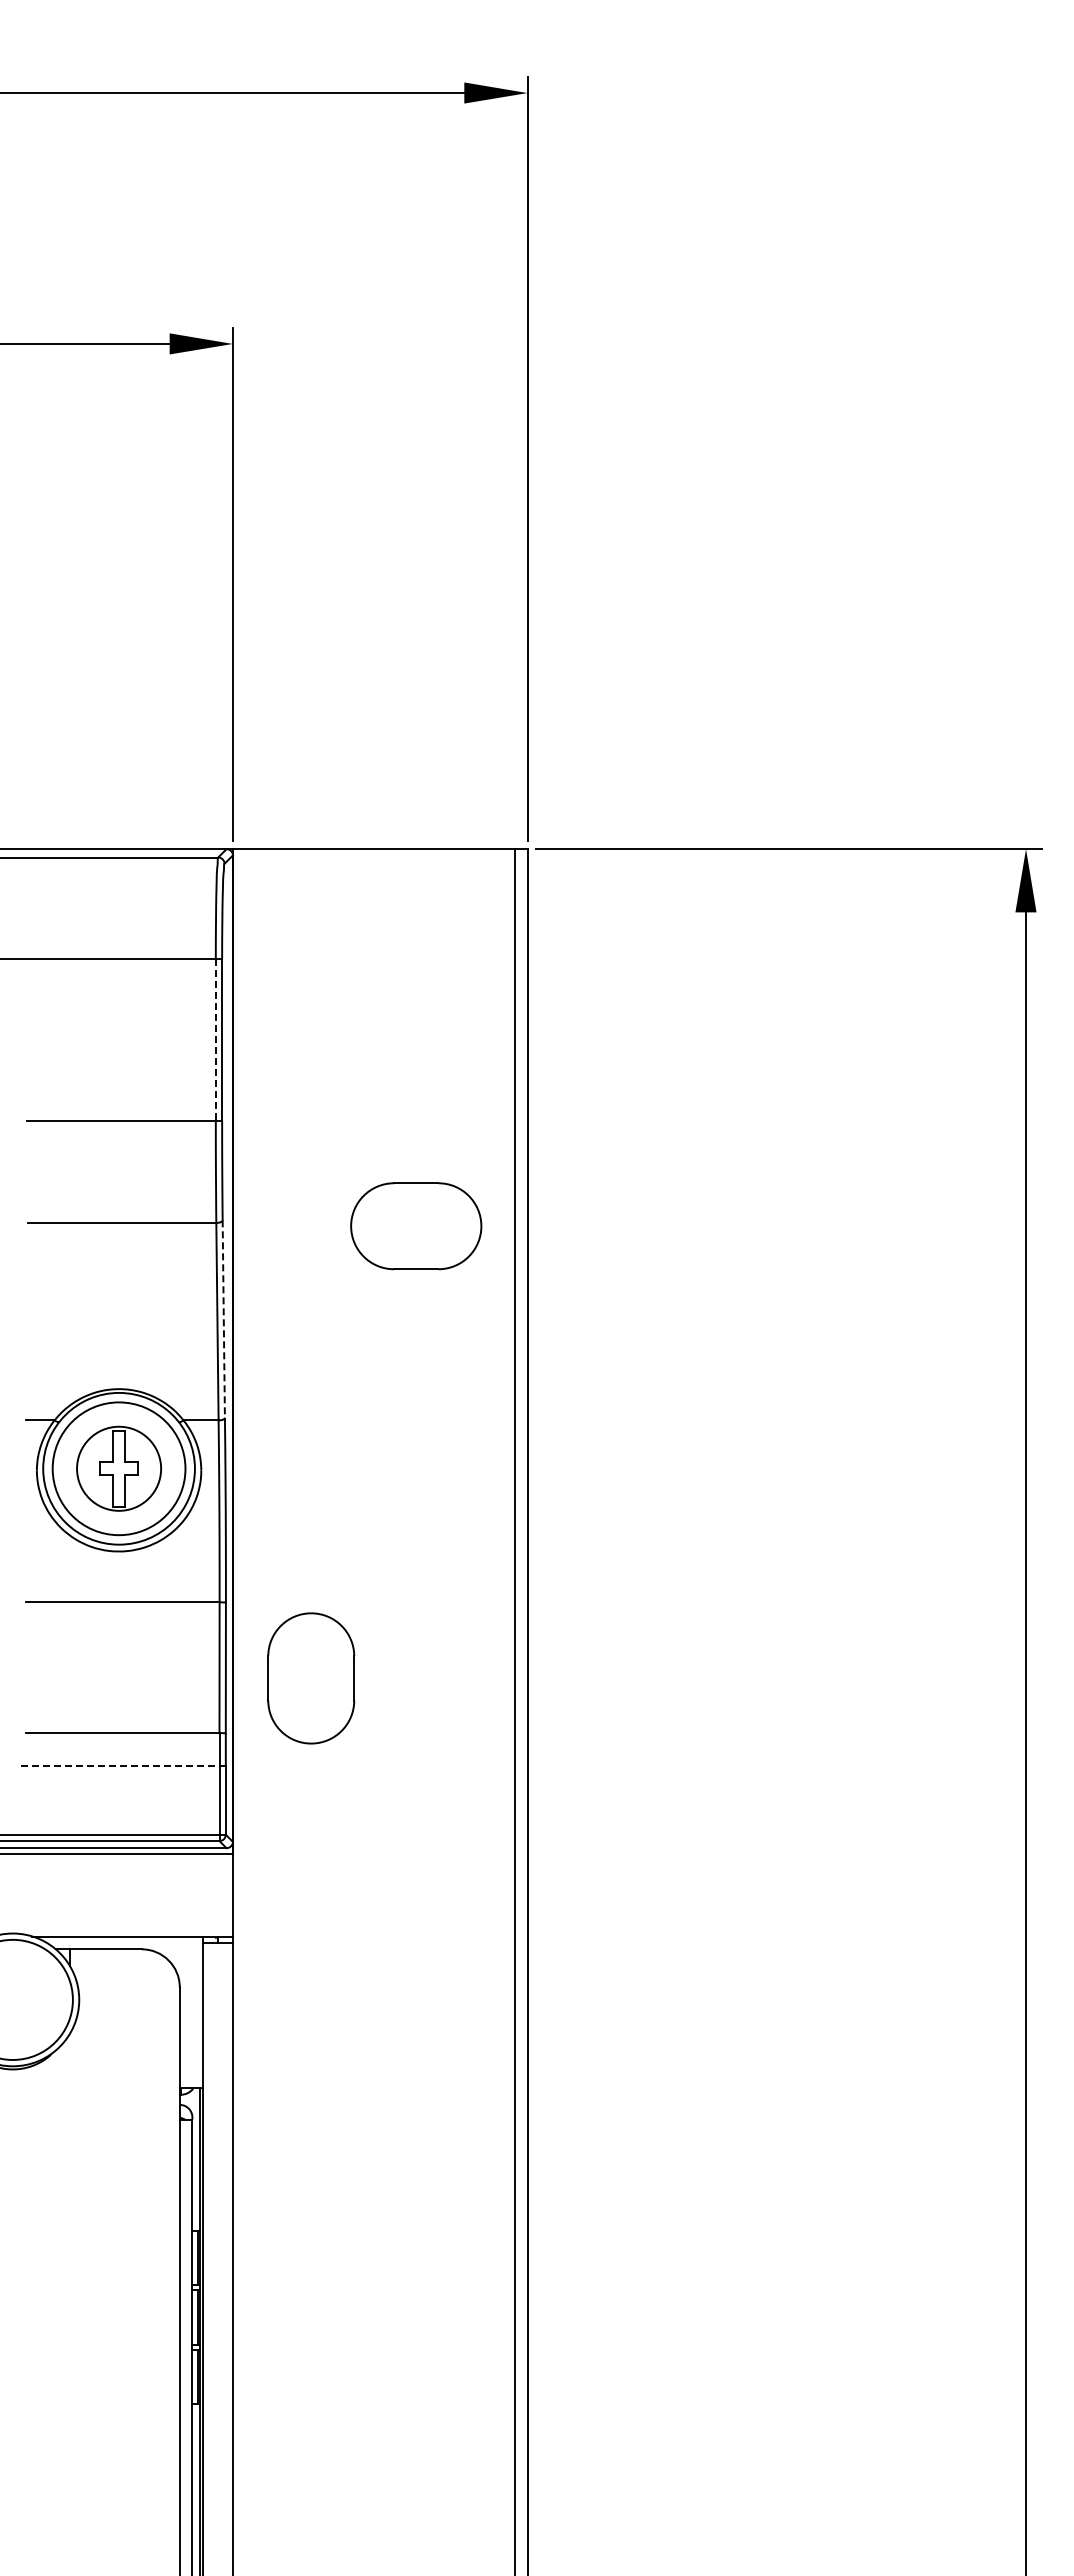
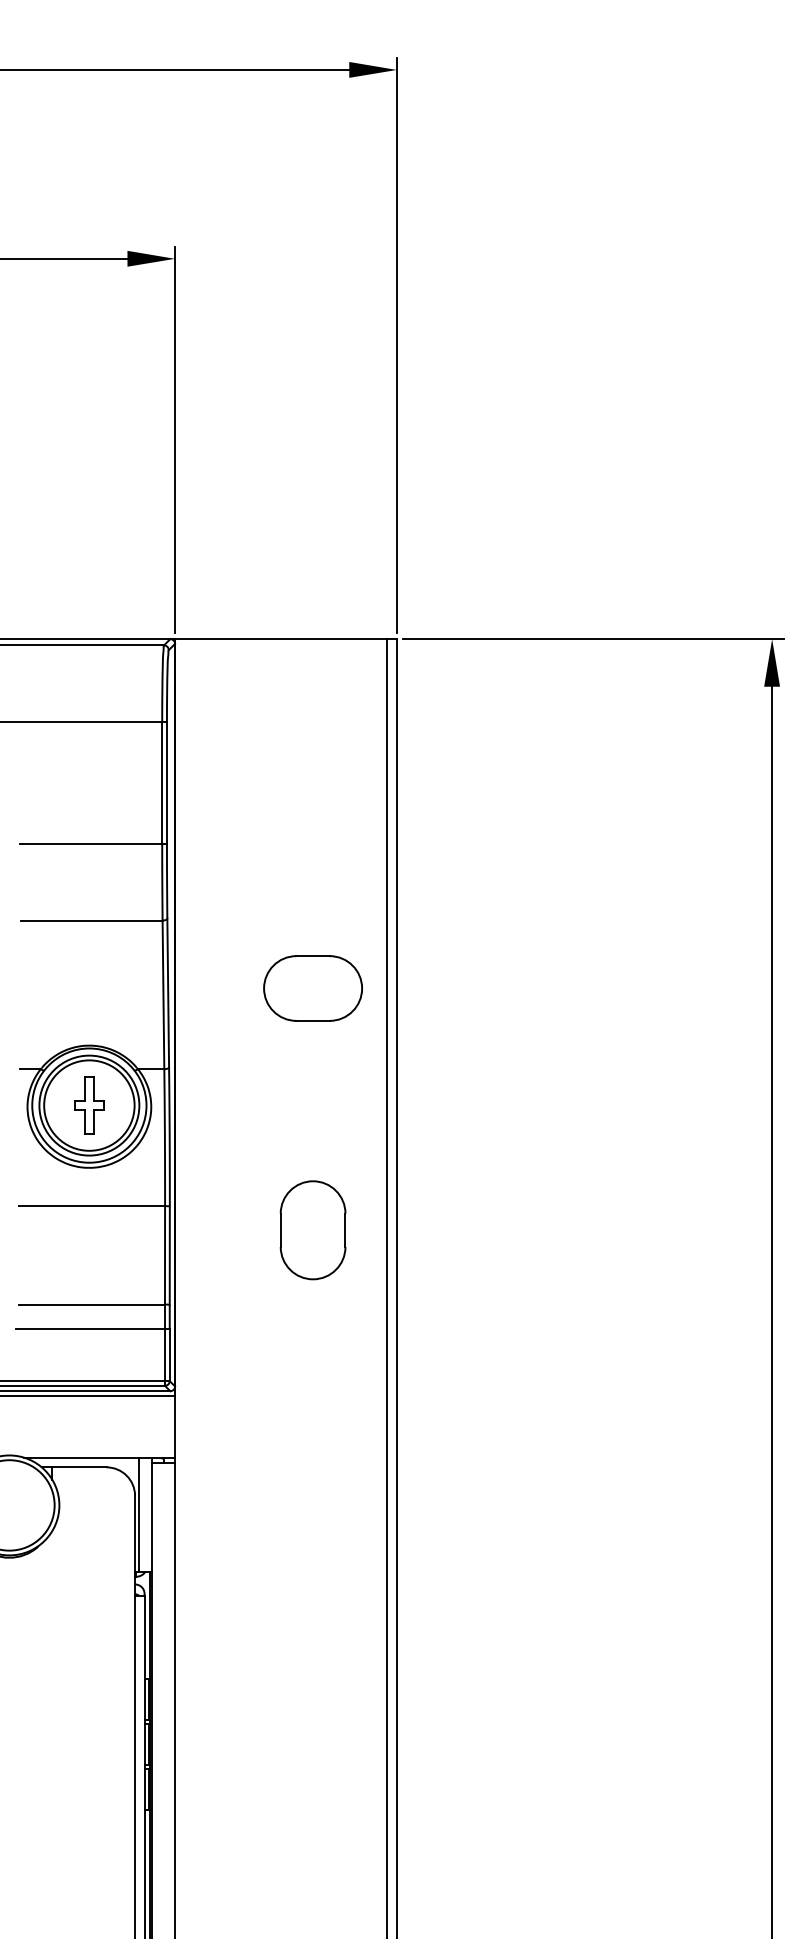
line: (215, 1040) -> (161, 783), dashed -> solid
part: (416, 1226) -> (313, 988), moved
line: (223, 1319) -> (167, 993), dashed -> solid
circle: (119, 1468) -> (89, 1105), size x1.43
part: (311, 1678) -> (313, 1230), moved
line: (123, 1765) -> (92, 1328), dashed -> solid
line: (184, 2012) -> (138, 1514), added

